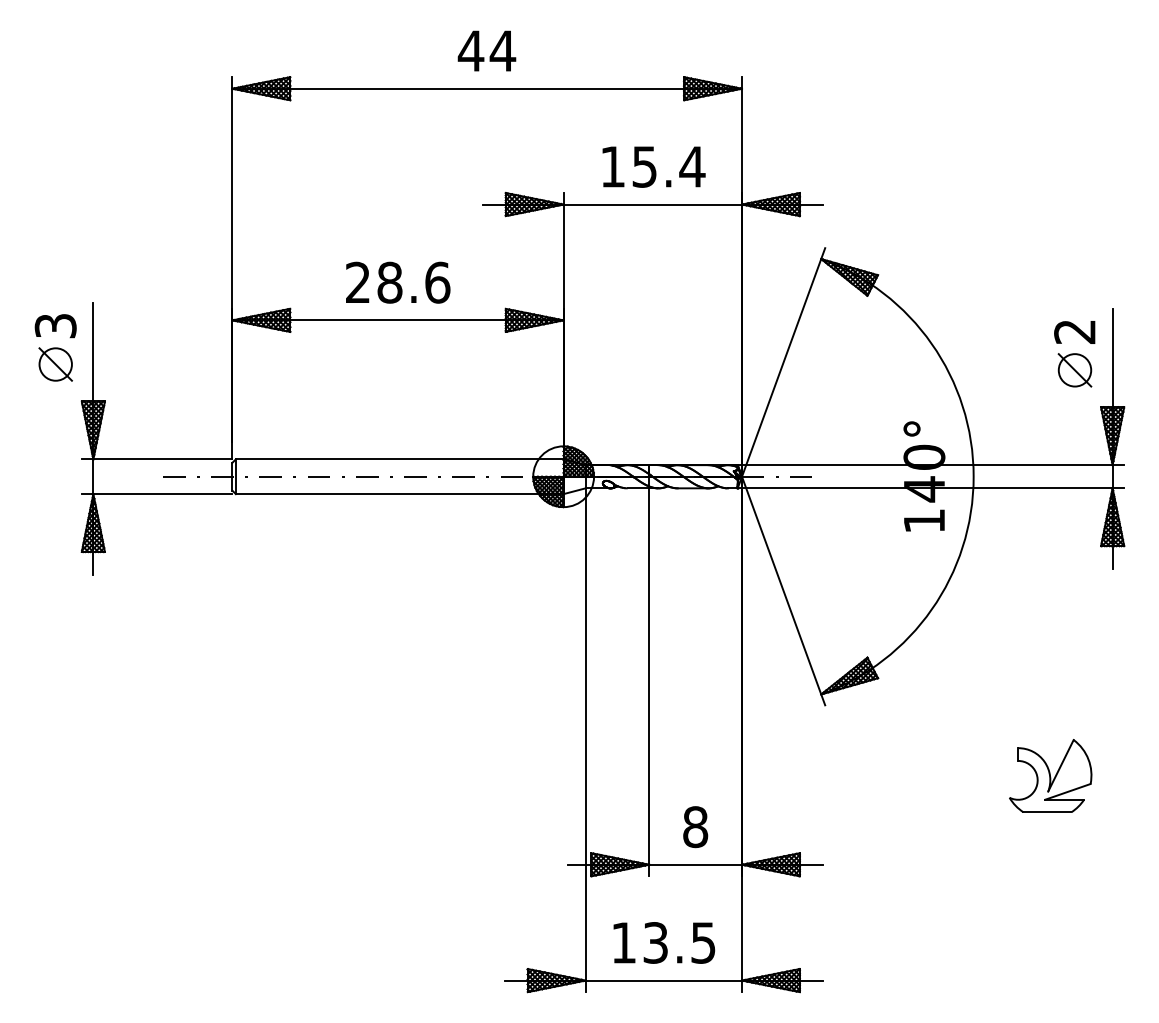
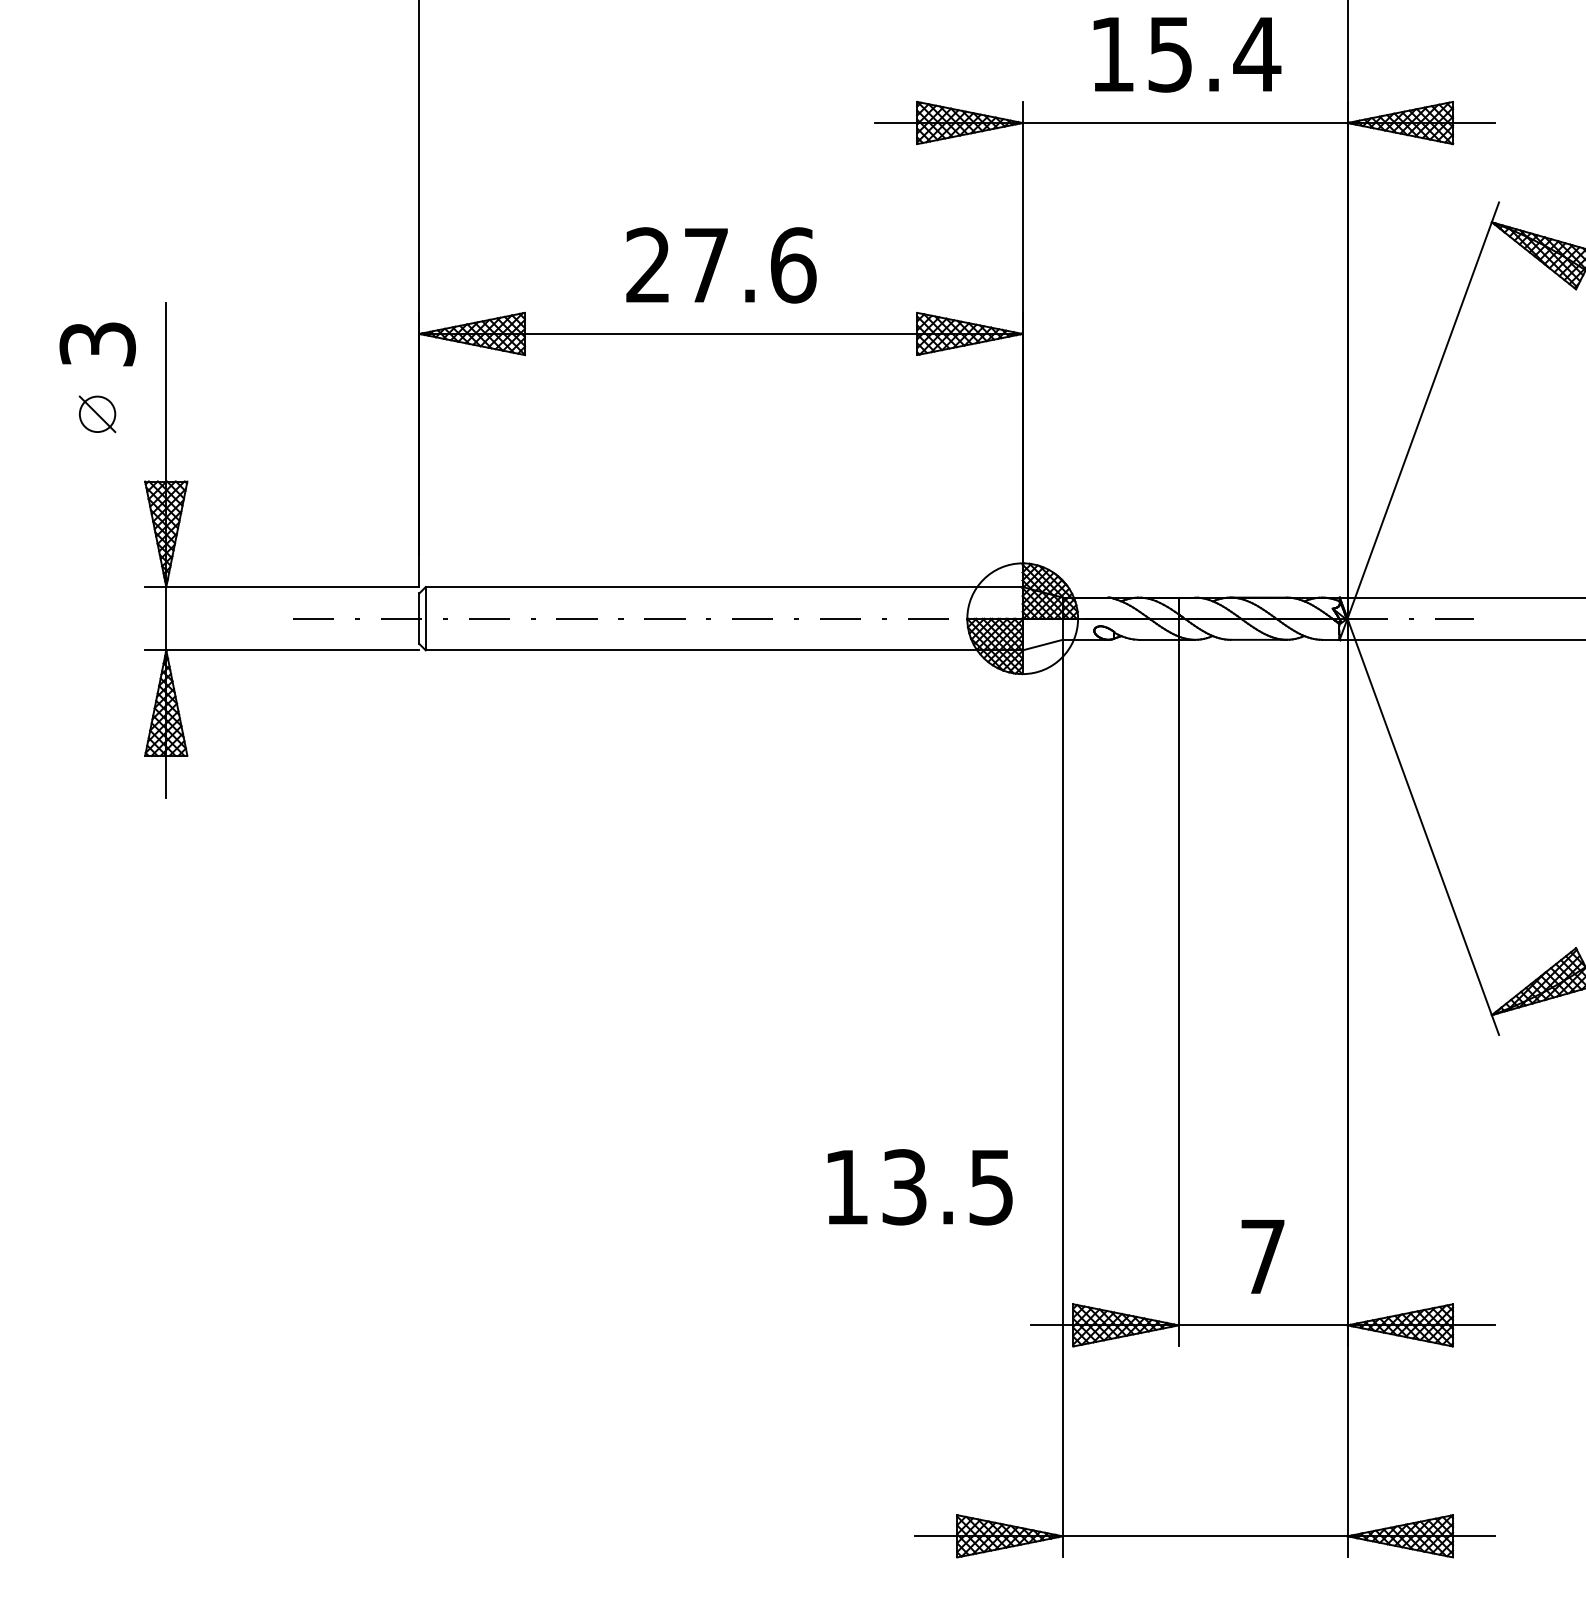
text: (389, 282) -> (705, 264), 28.6 -> 27.6
part: (55, 364) -> (97, 414), size x0.6
text: (695, 827) -> (1262, 1257), 8 -> 7
text: (664, 942) -> (920, 1186), moved

